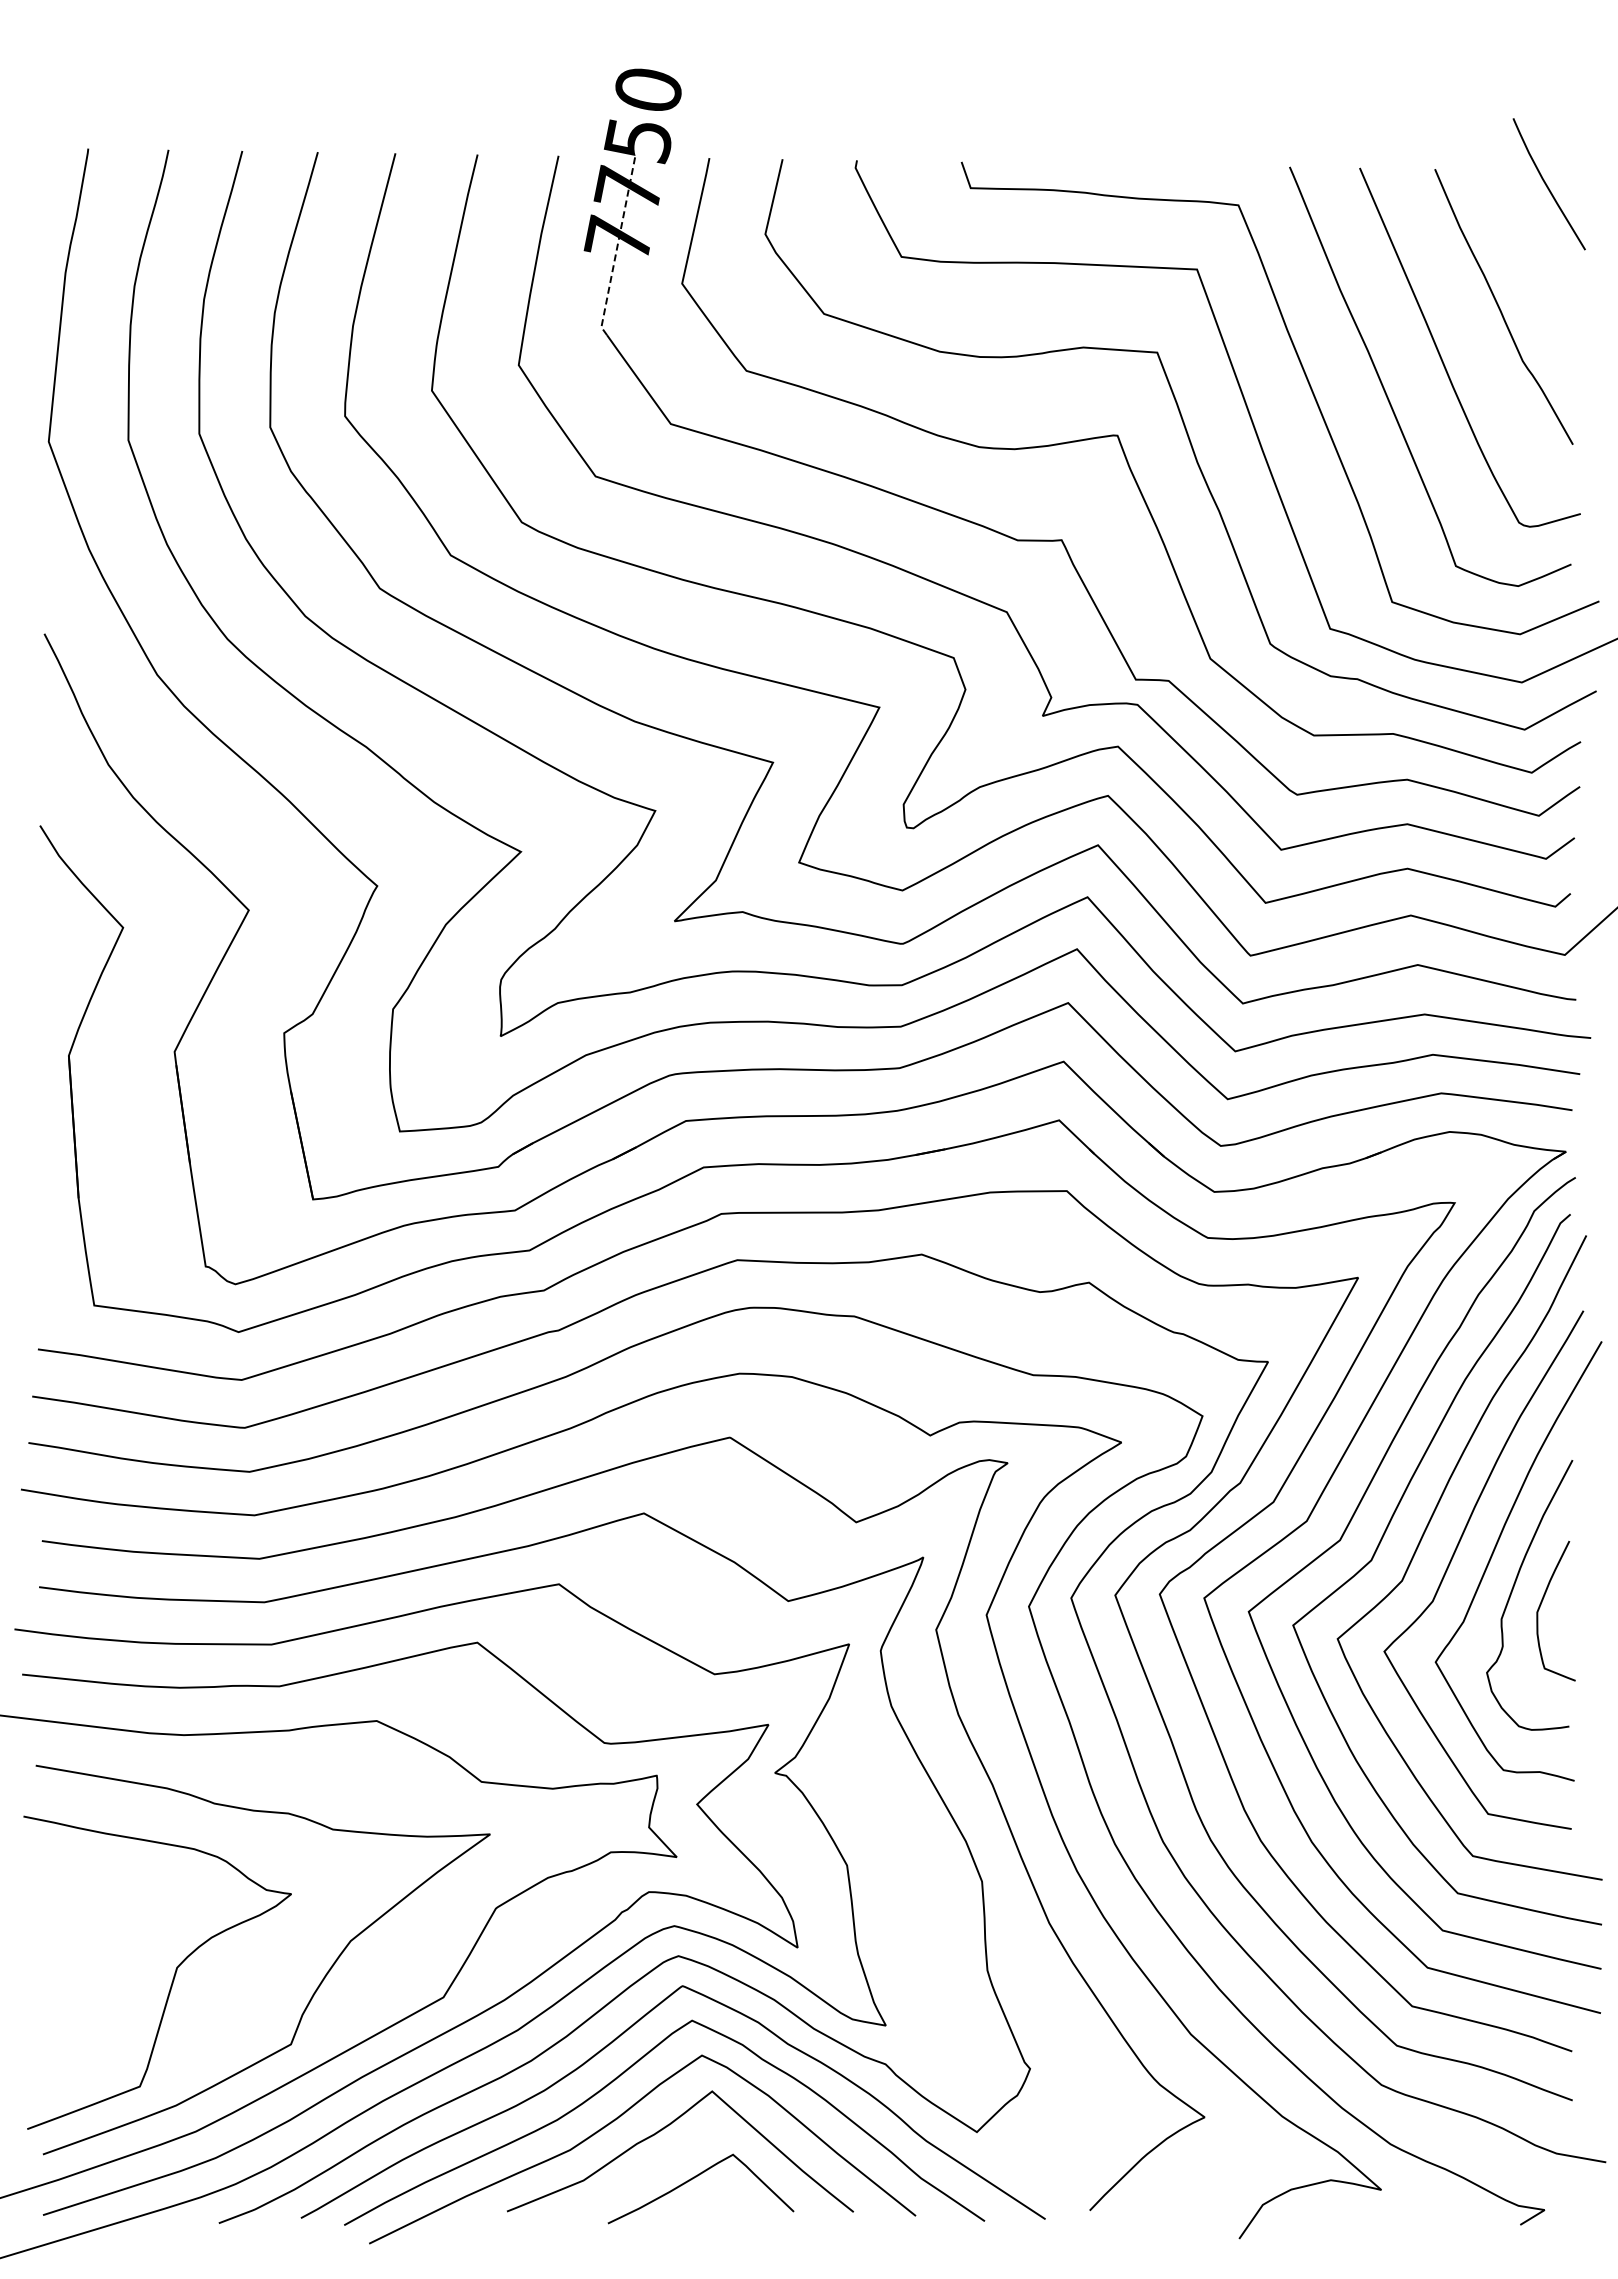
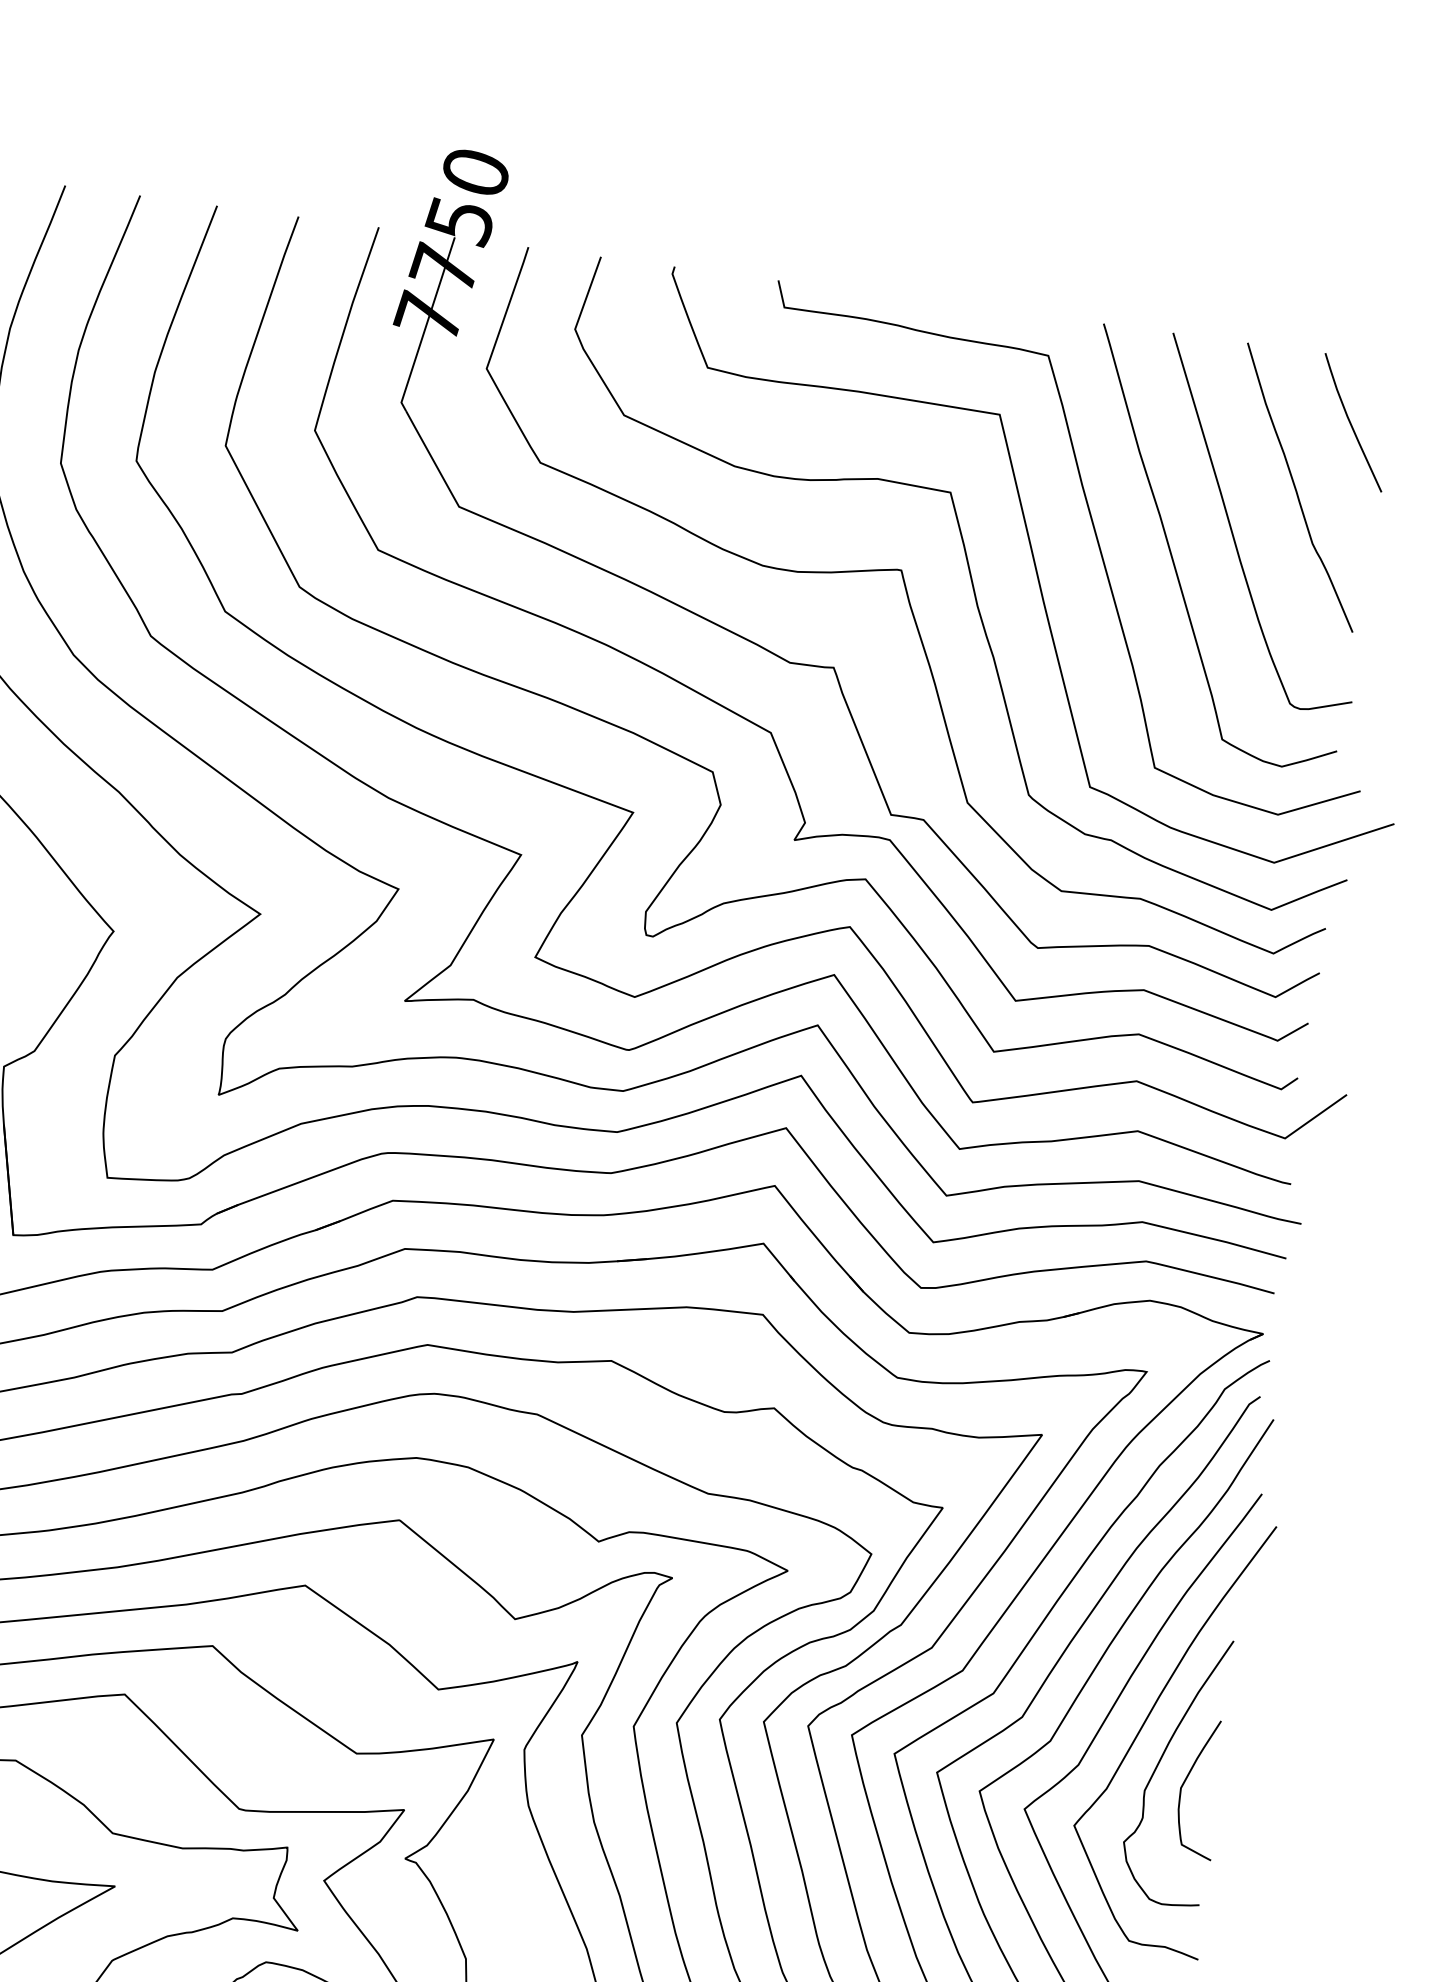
curve: (1547, 184) -> (1351, 422), moved
line: (617, 247) -> (426, 325), dashed -> solid

